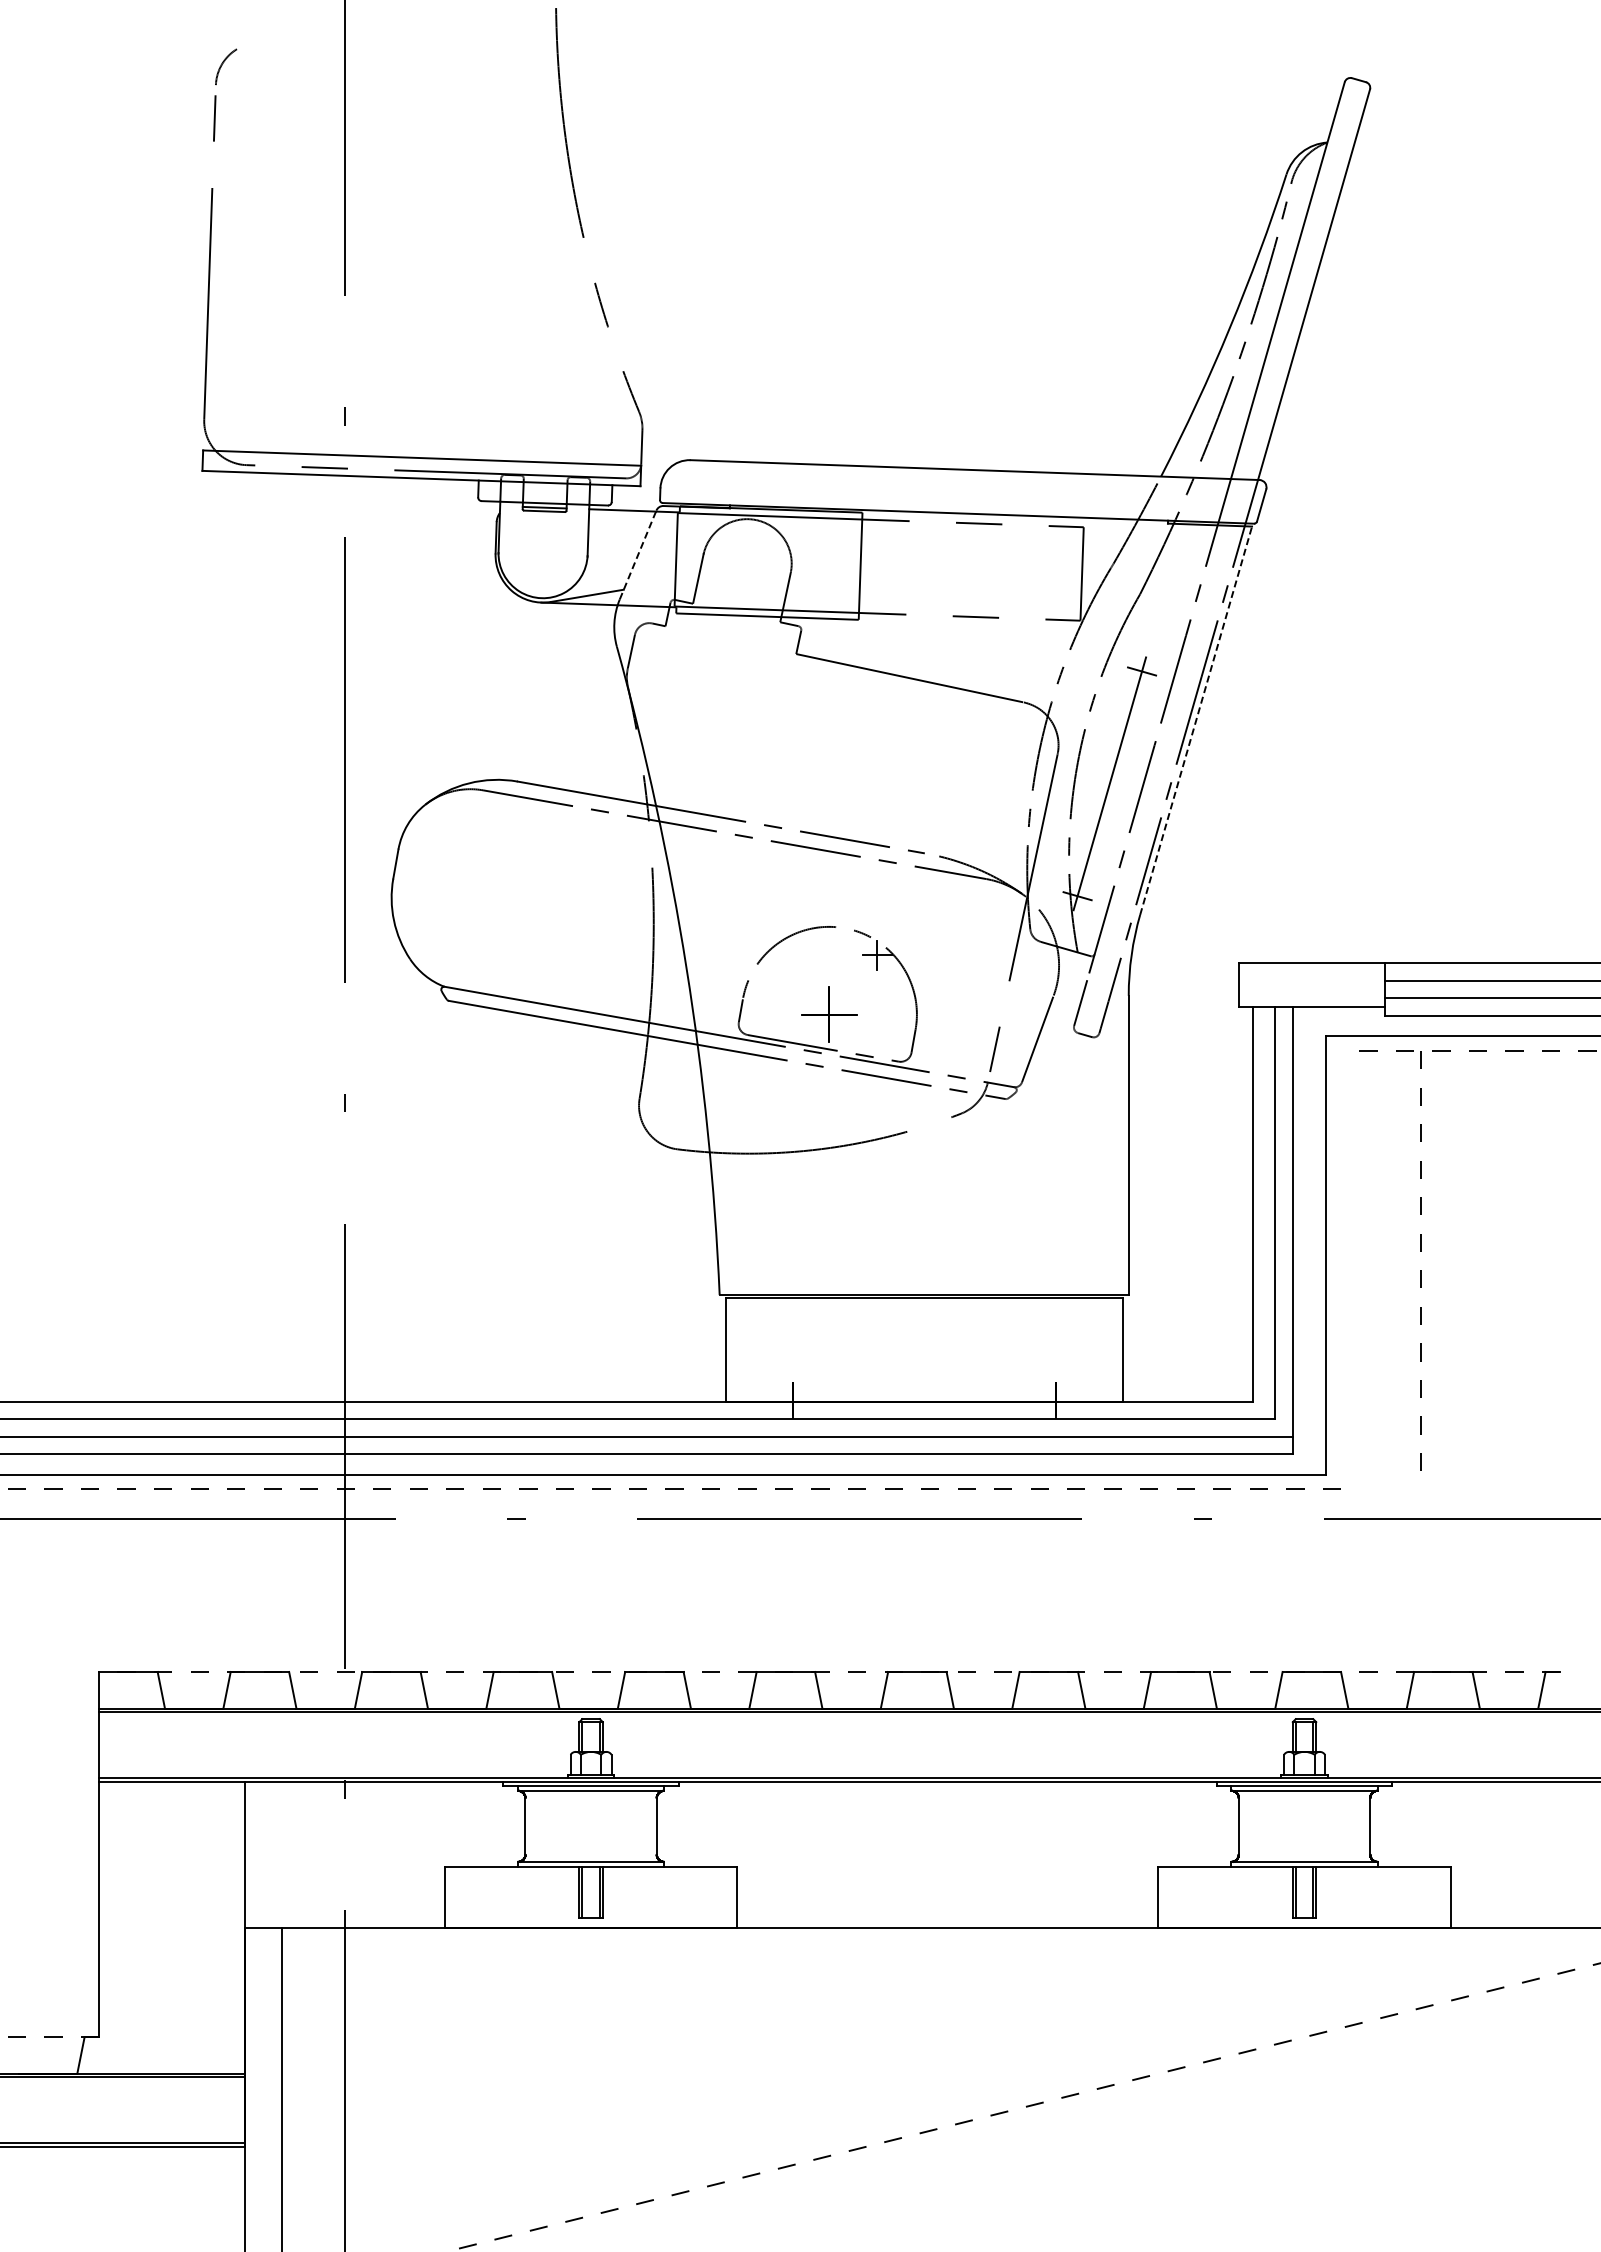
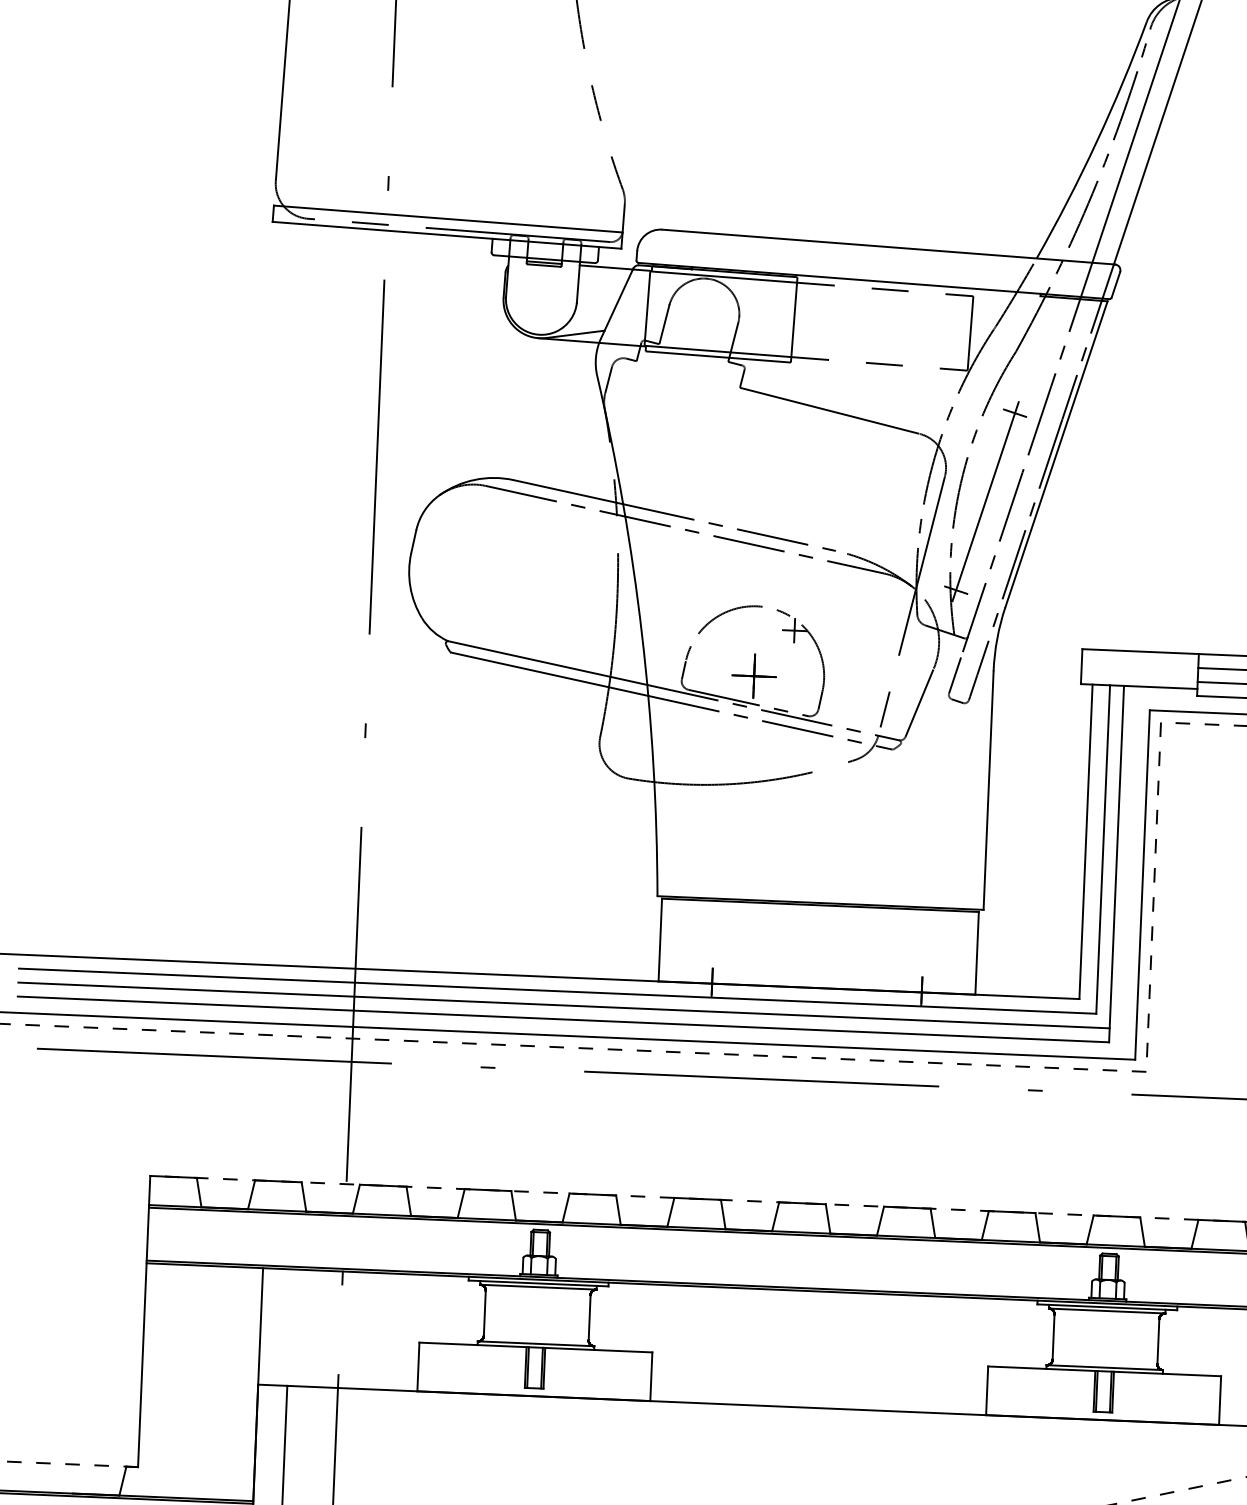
line: (638, 554) -> (617, 303), dashed -> solid
line: (1196, 720) -> (1056, 454), dashed -> solid
line: (1420, 1251) -> (1153, 882), moved

